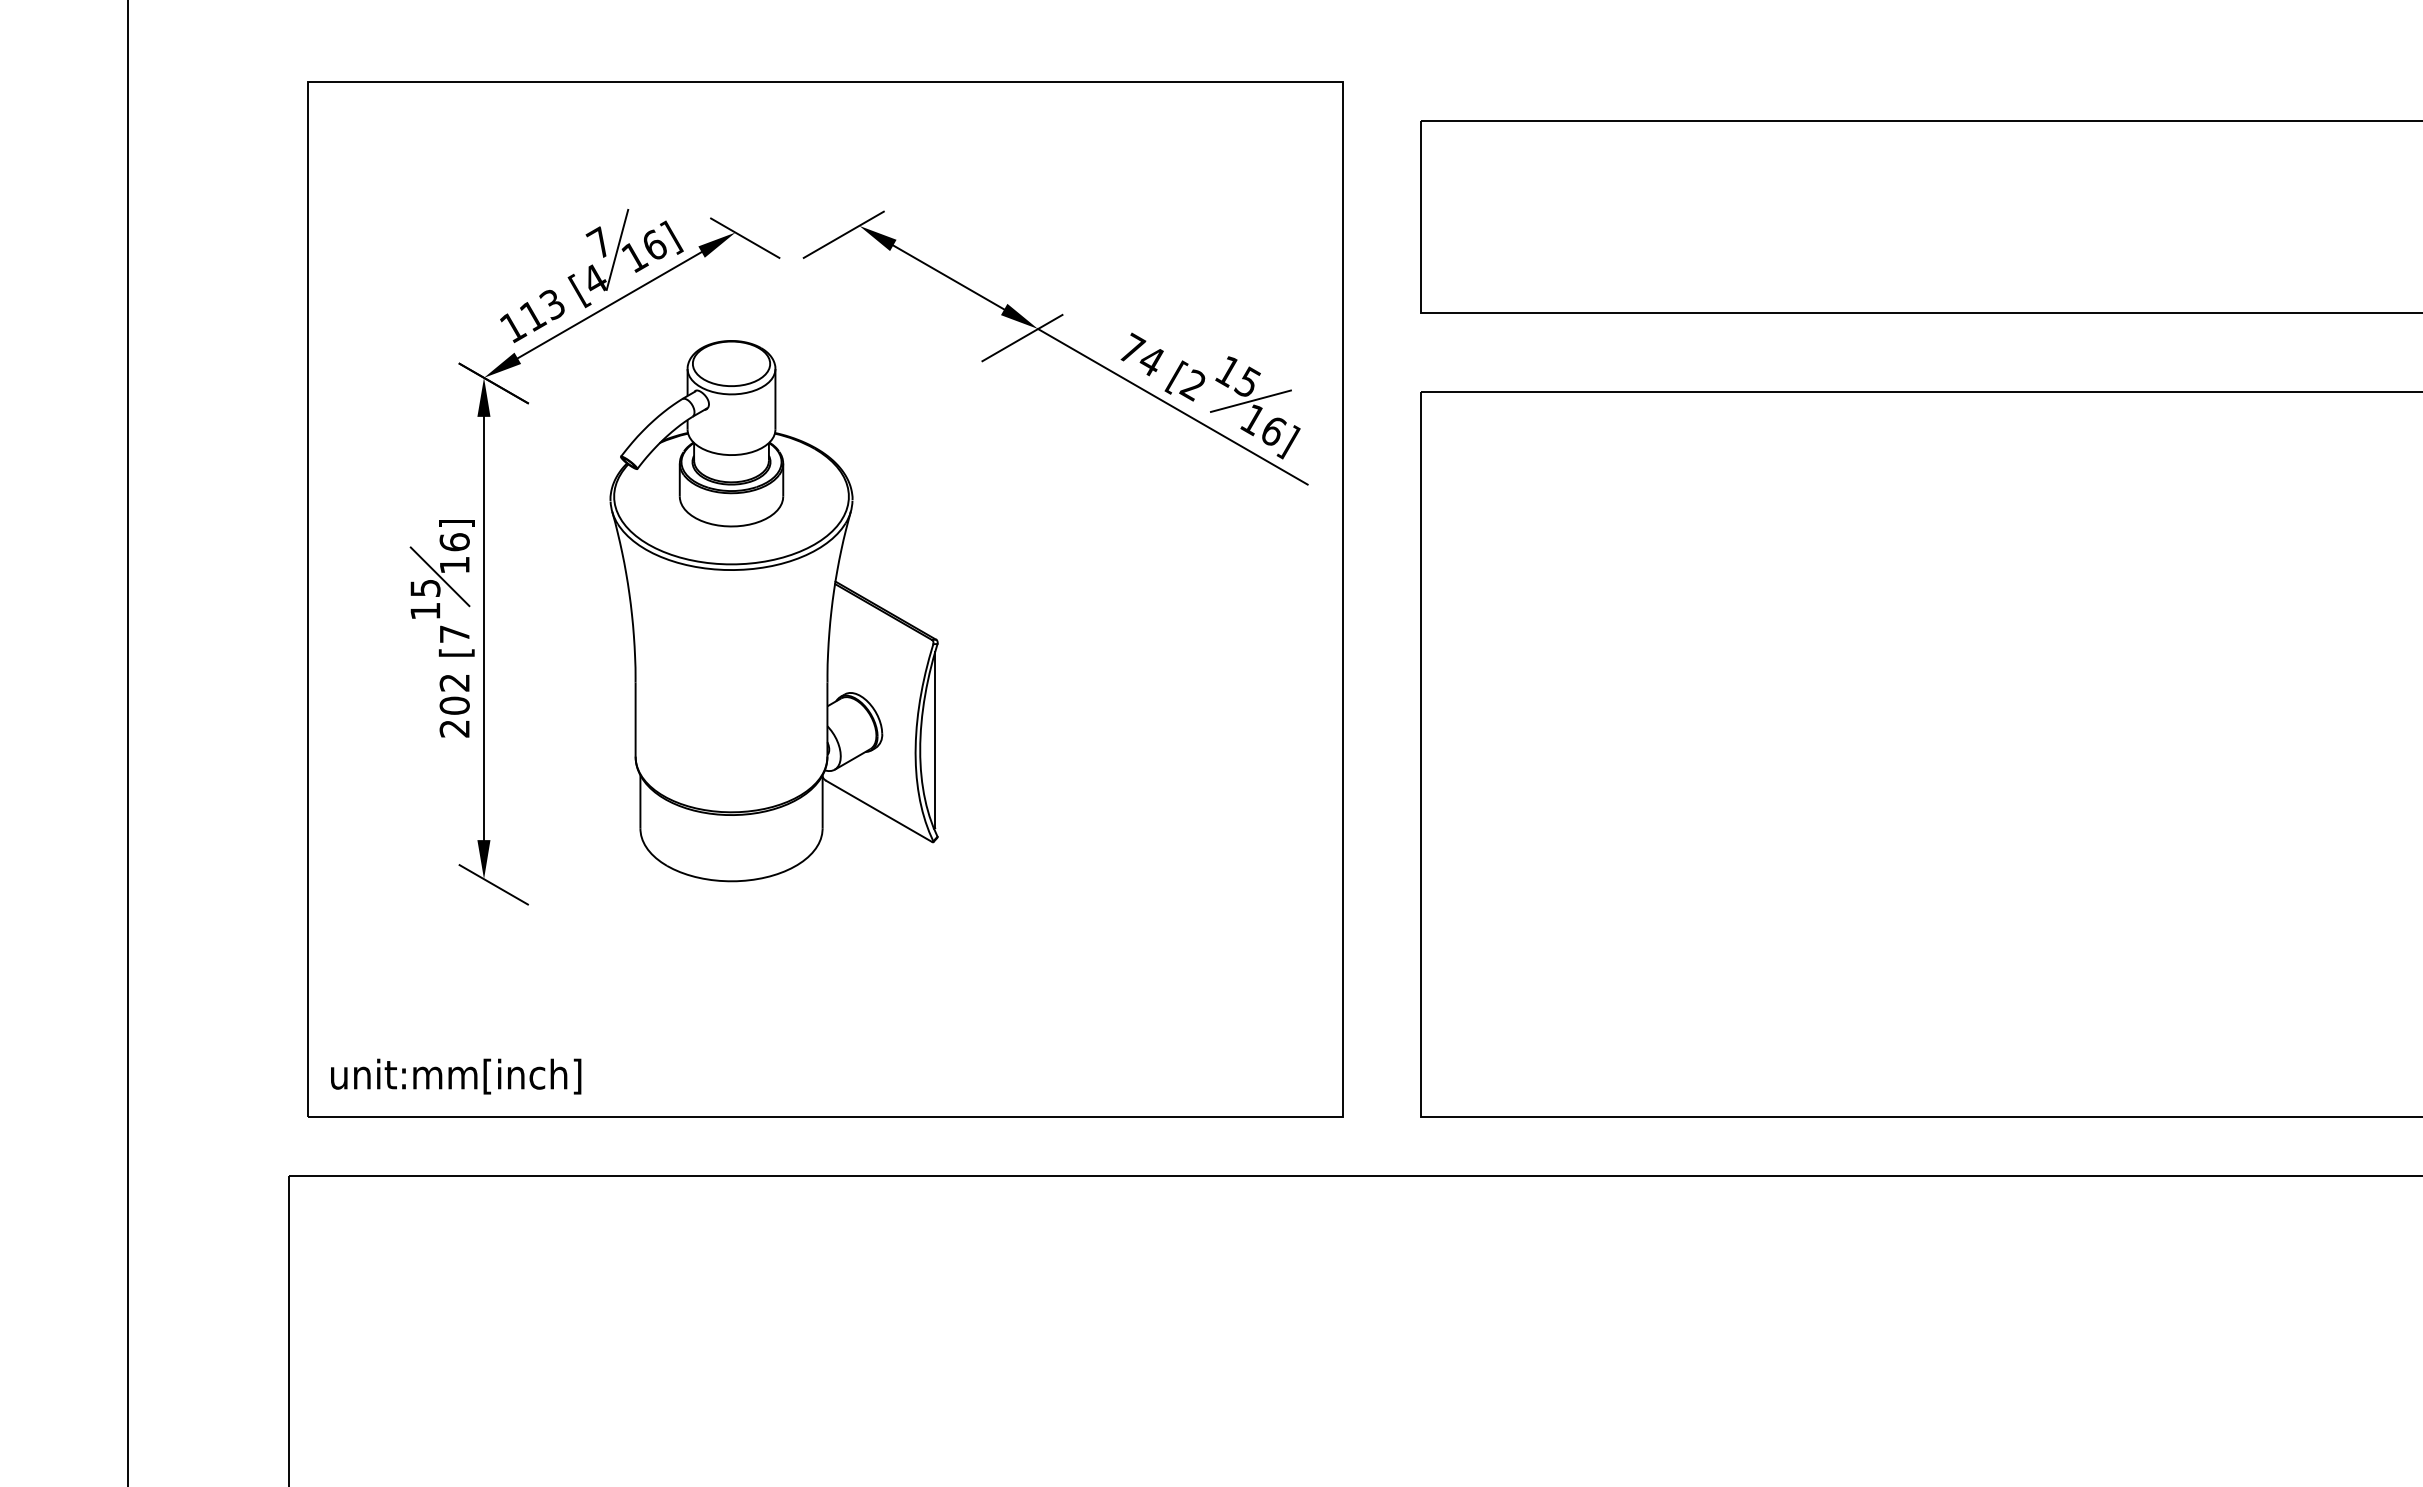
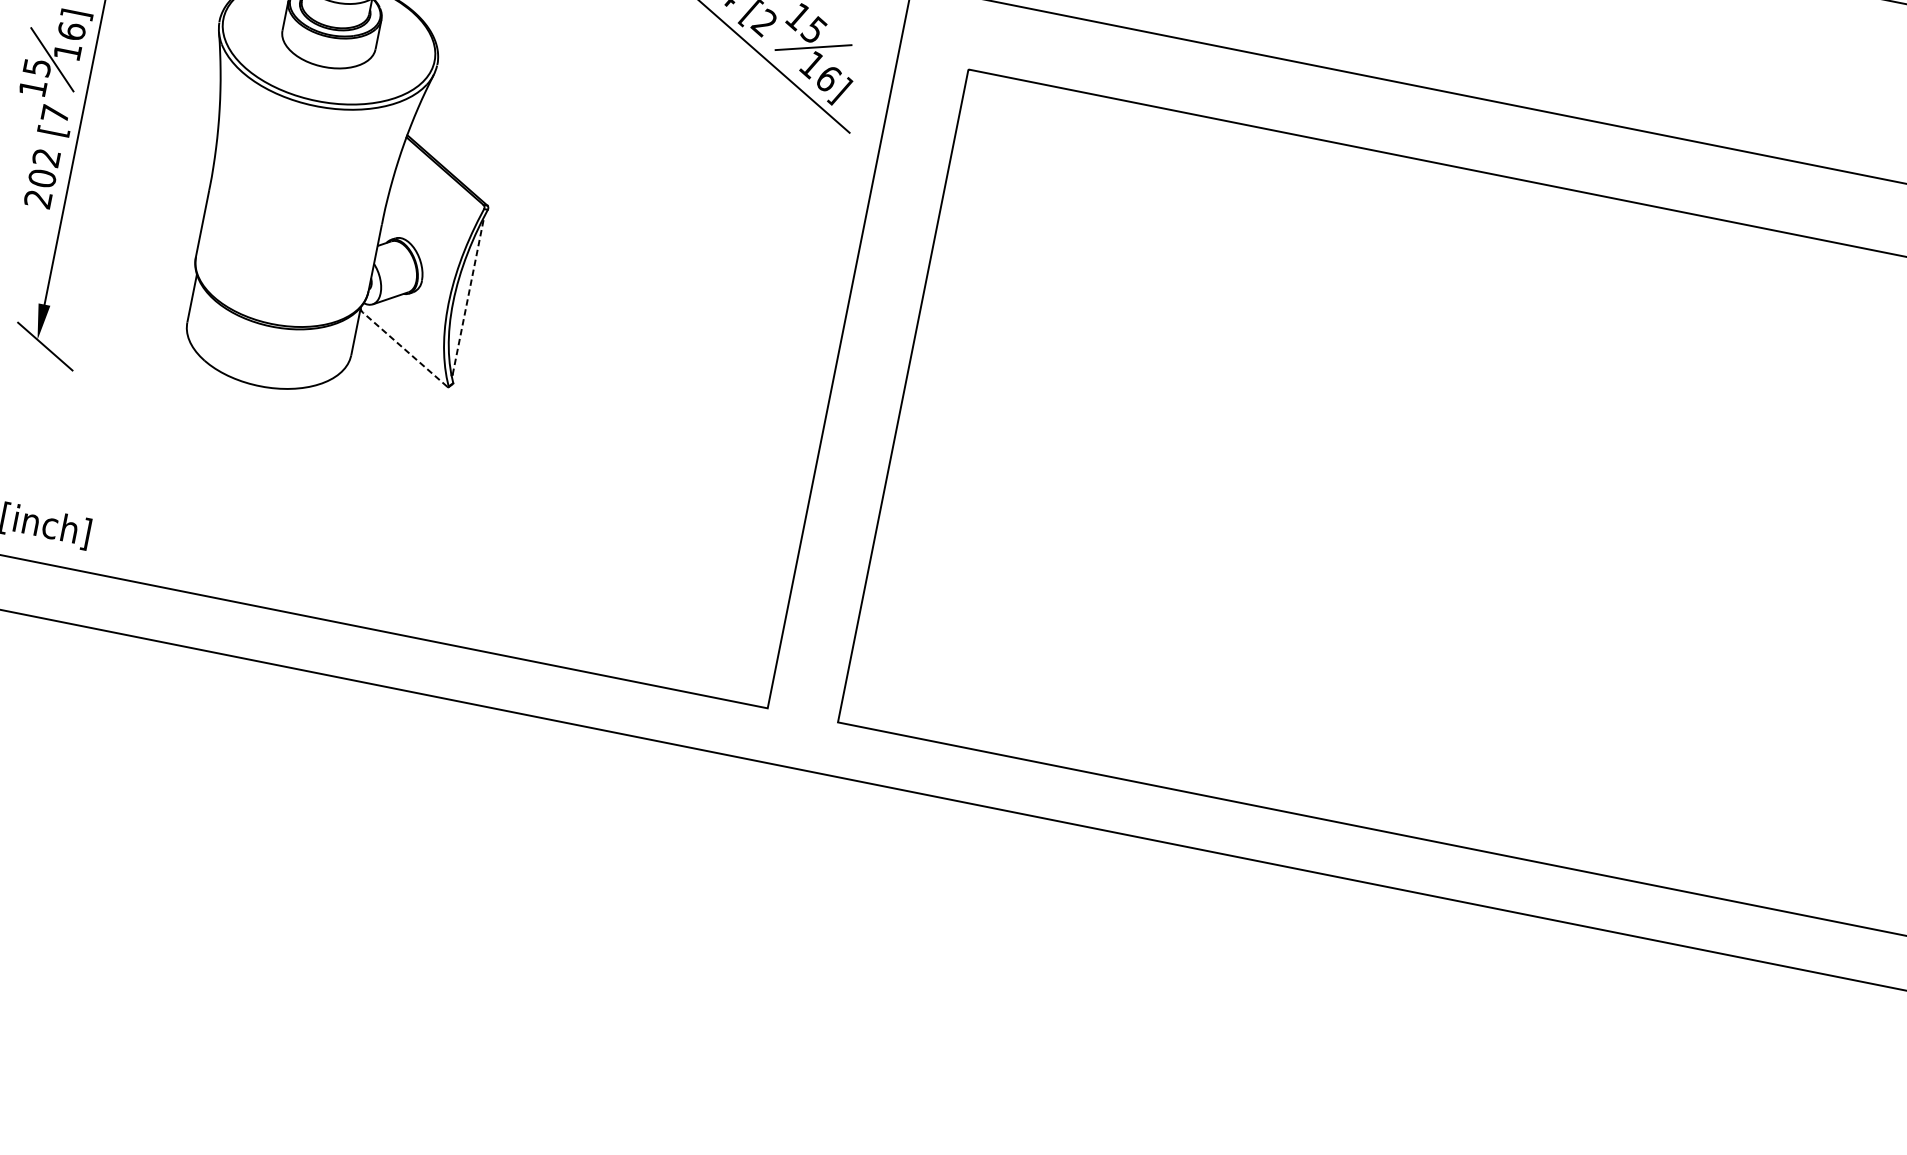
line: (935, 739) -> (468, 295), solid -> dashed
line: (878, 811) -> (404, 349), solid -> dashed

